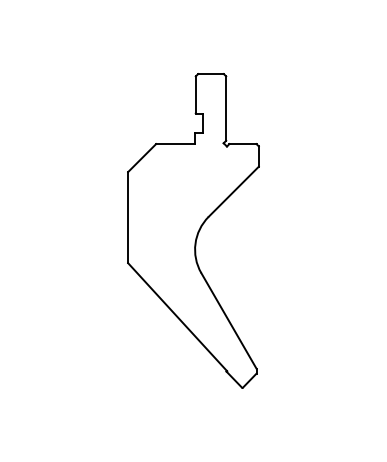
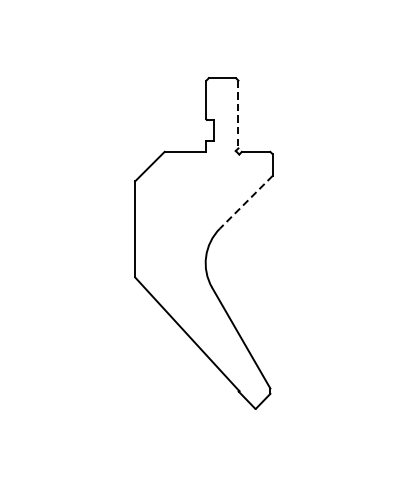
line: (226, 109) -> (238, 115), solid -> dashed
line: (233, 192) -> (246, 202), solid -> dashed

